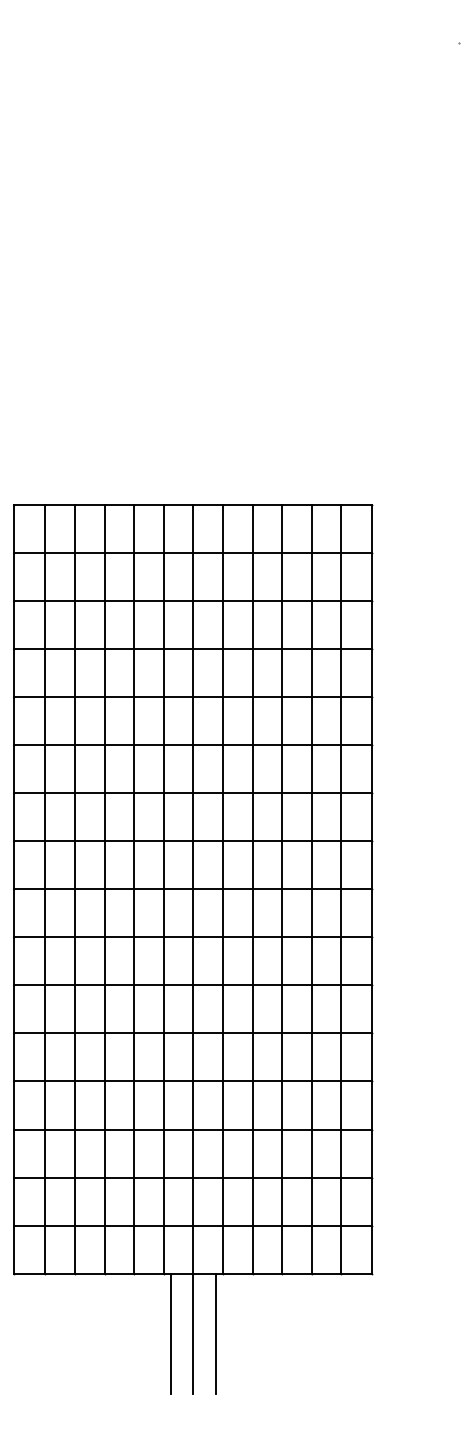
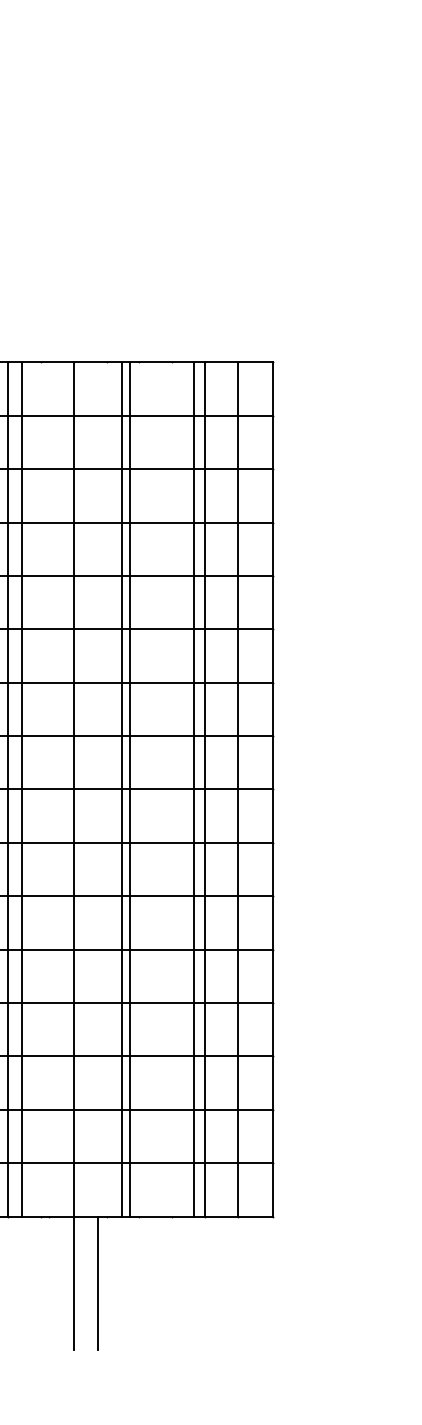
line: (163, 888) -> (21, 788), moved
line: (223, 888) -> (130, 788), moved
line: (252, 888) -> (121, 788), moved
line: (282, 888) -> (194, 788), moved
line: (171, 1333) -> (49, 1282), removed

